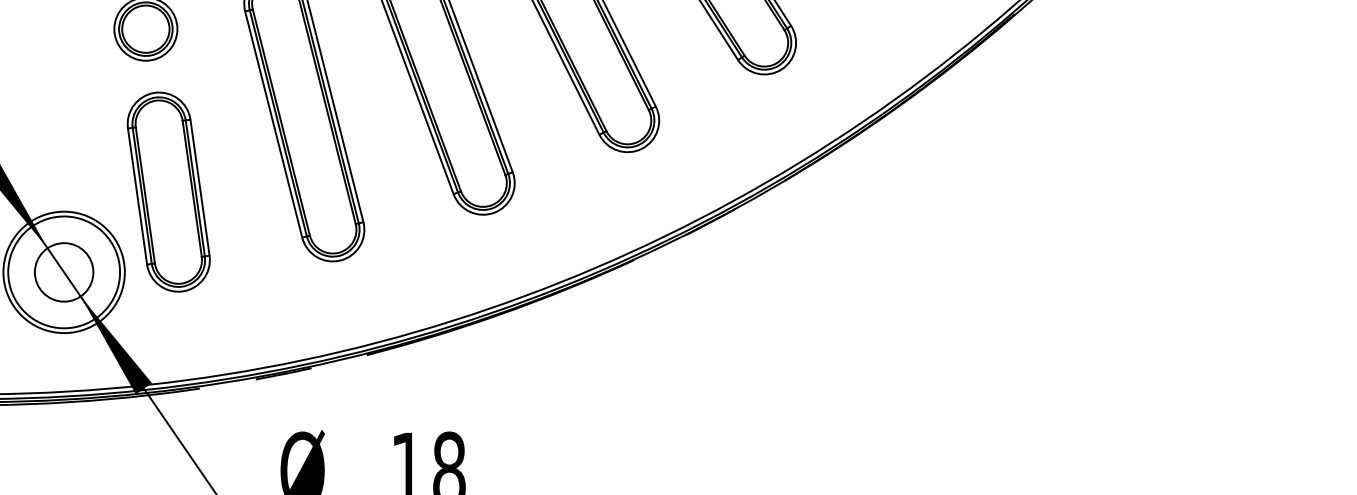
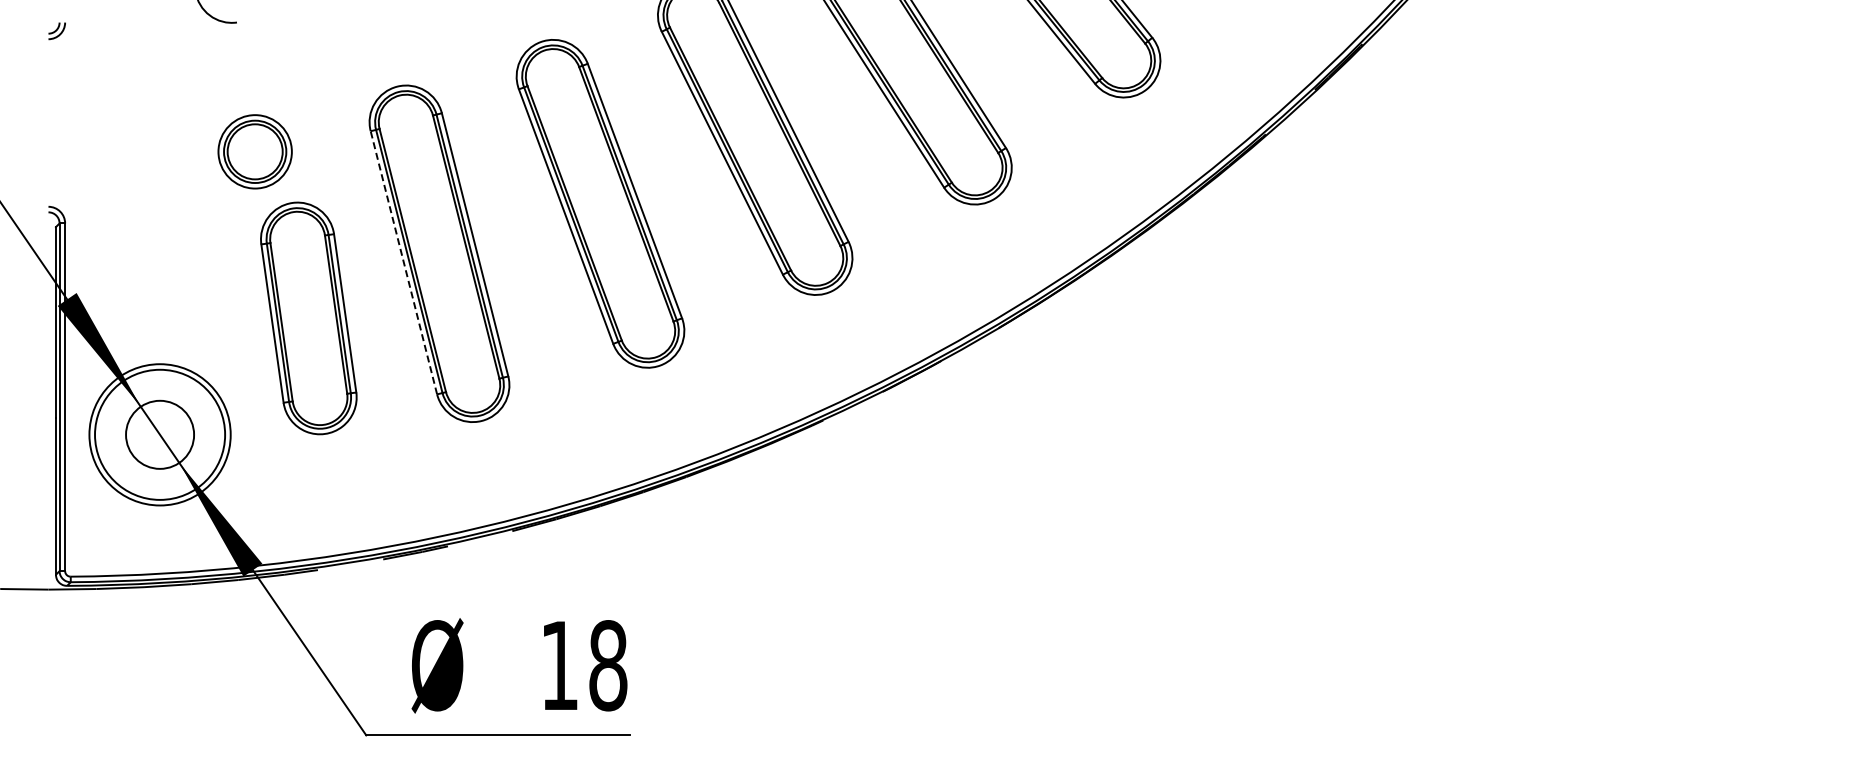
line: (273, 124) -> (403, 262), solid -> dashed
part: (168, 192) -> (308, 318), moved

